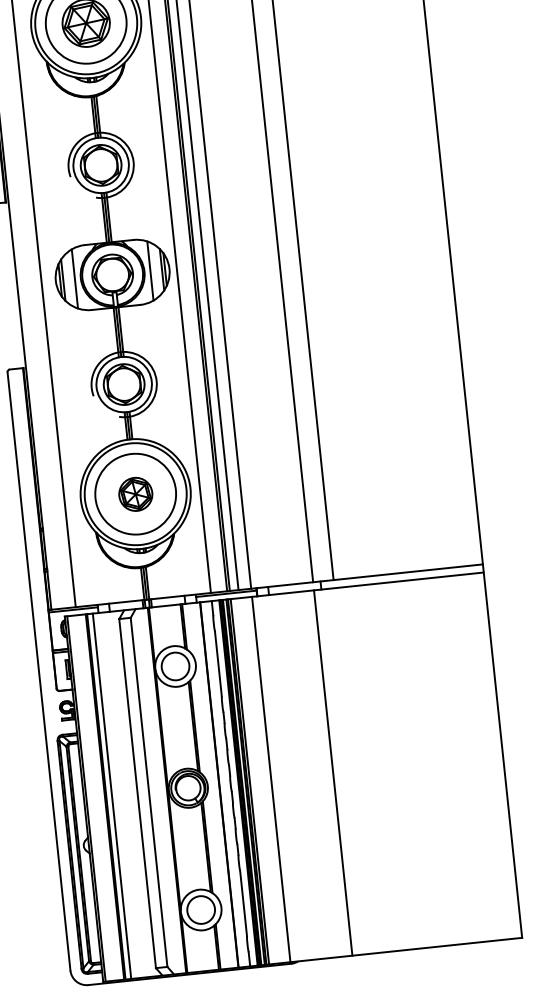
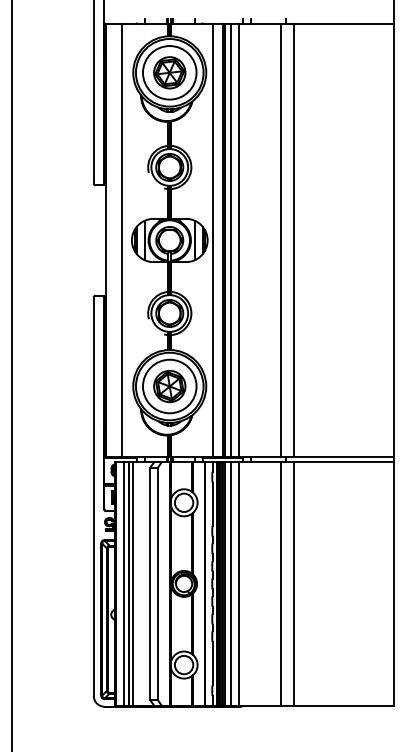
part: (135, 494) -> (169, 386), size x1.43
line: (353, 770) -> (294, 583), added
line: (257, 780) -> (230, 583), added
line: (98, 797) -> (124, 583), added

